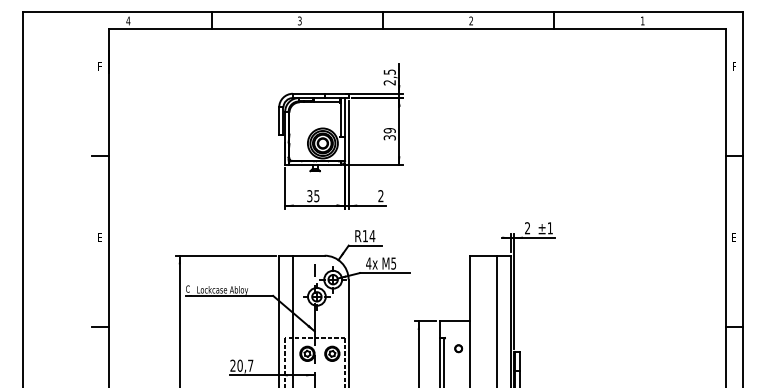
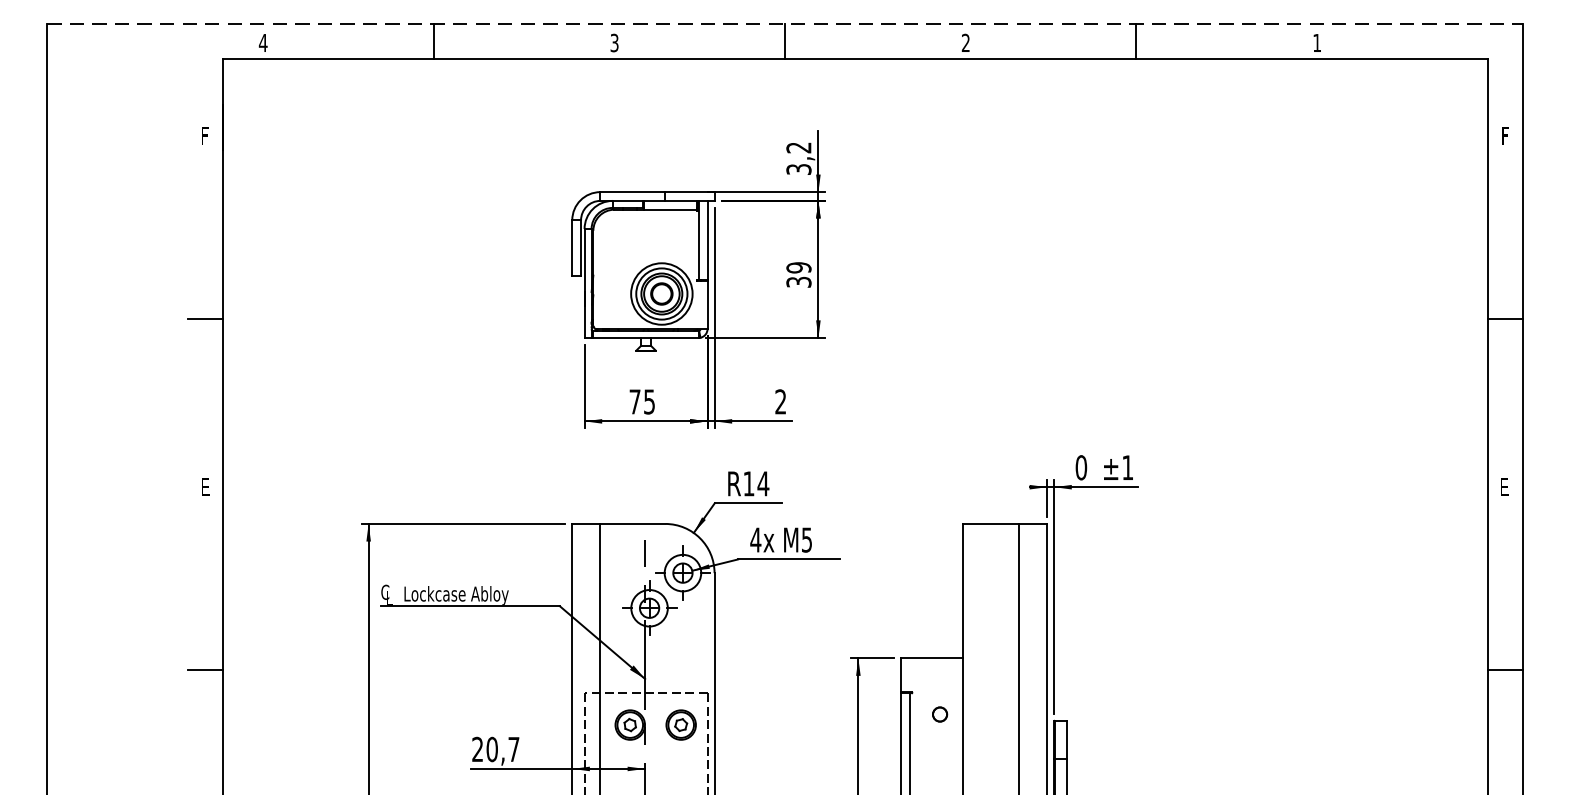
line: (383, 11) -> (786, 23), solid -> dashed
text: (389, 77) -> (798, 158), 2,5 -> 3,2
text: (309, 196) -> (634, 402), 35 -> 75
text: (527, 228) -> (1081, 468), 2 -> 0

